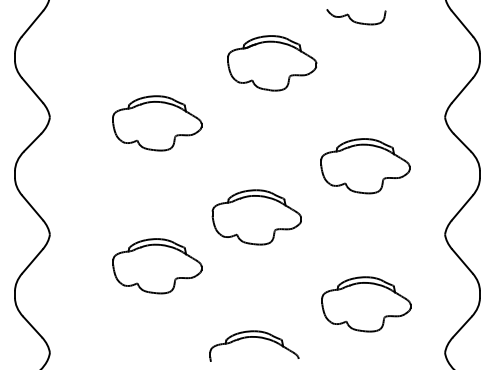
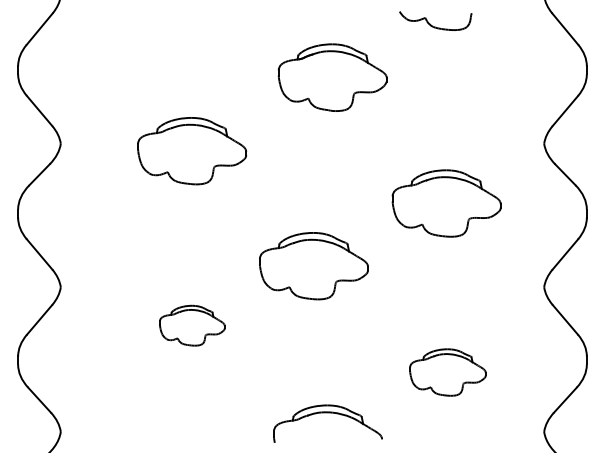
part: (157, 265) -> (192, 325), size x0.6
part: (366, 304) -> (447, 372), size x0.7
part: (254, 337) -> (327, 413), moved

